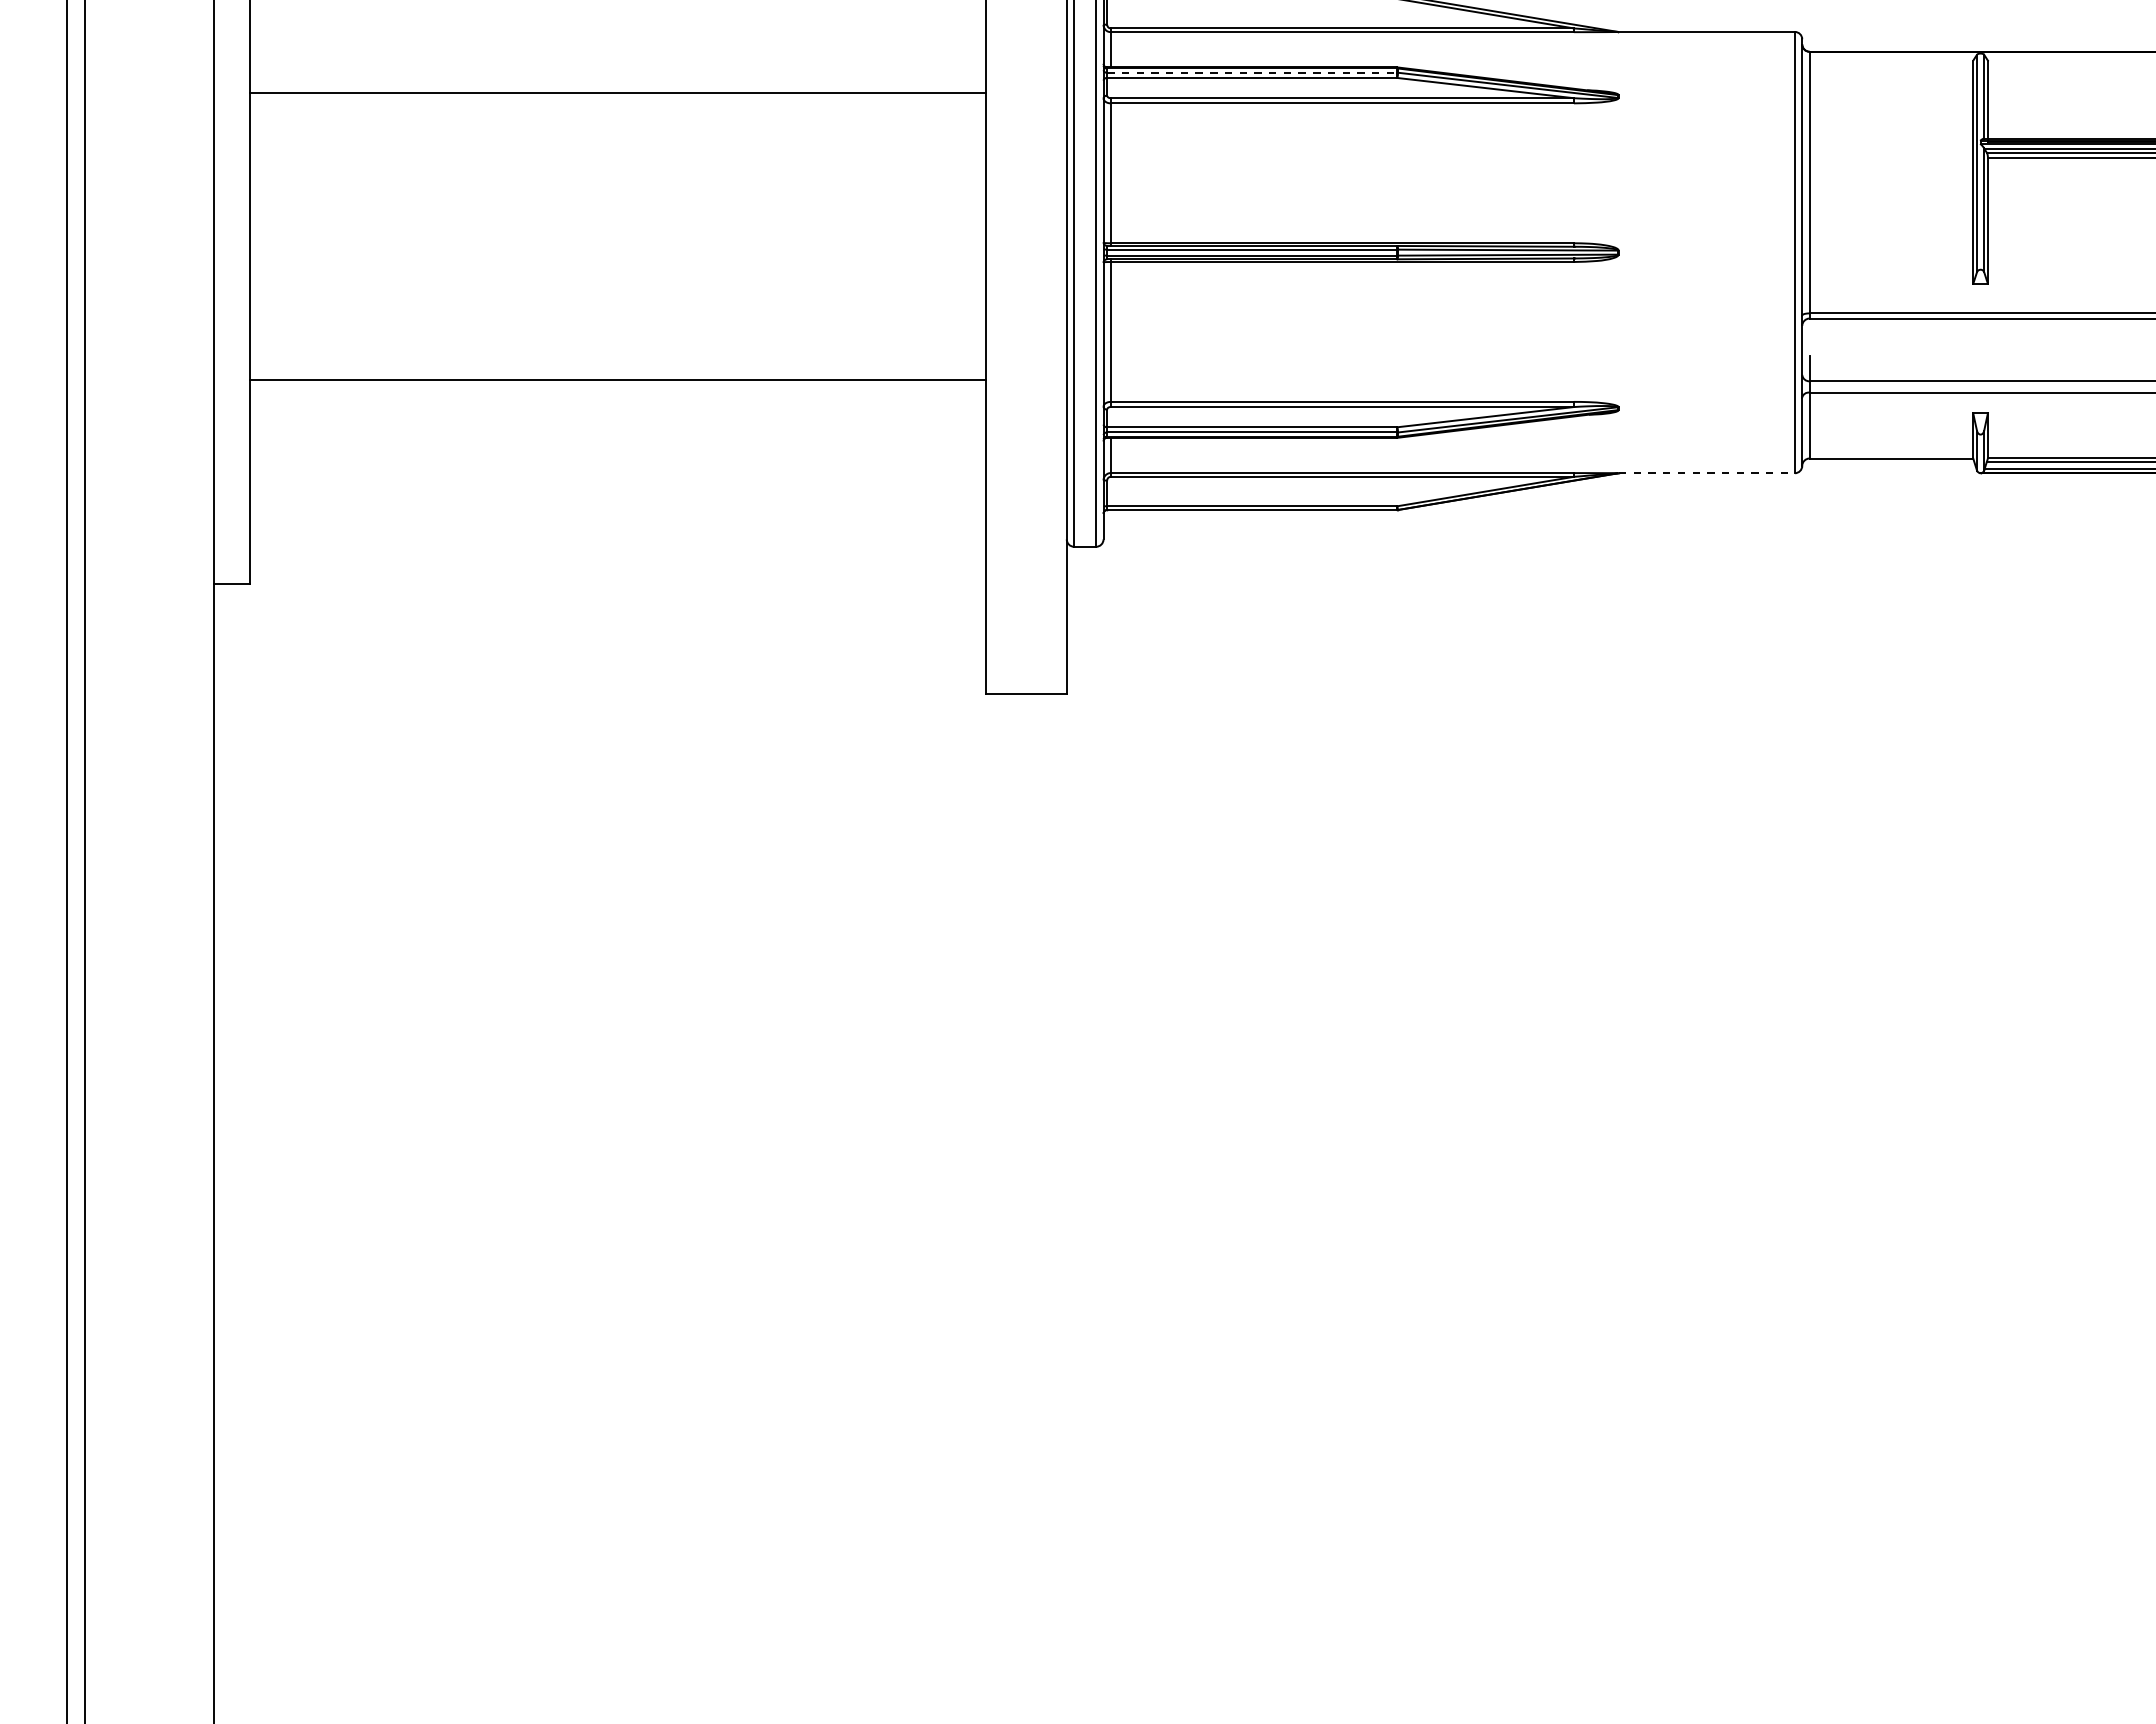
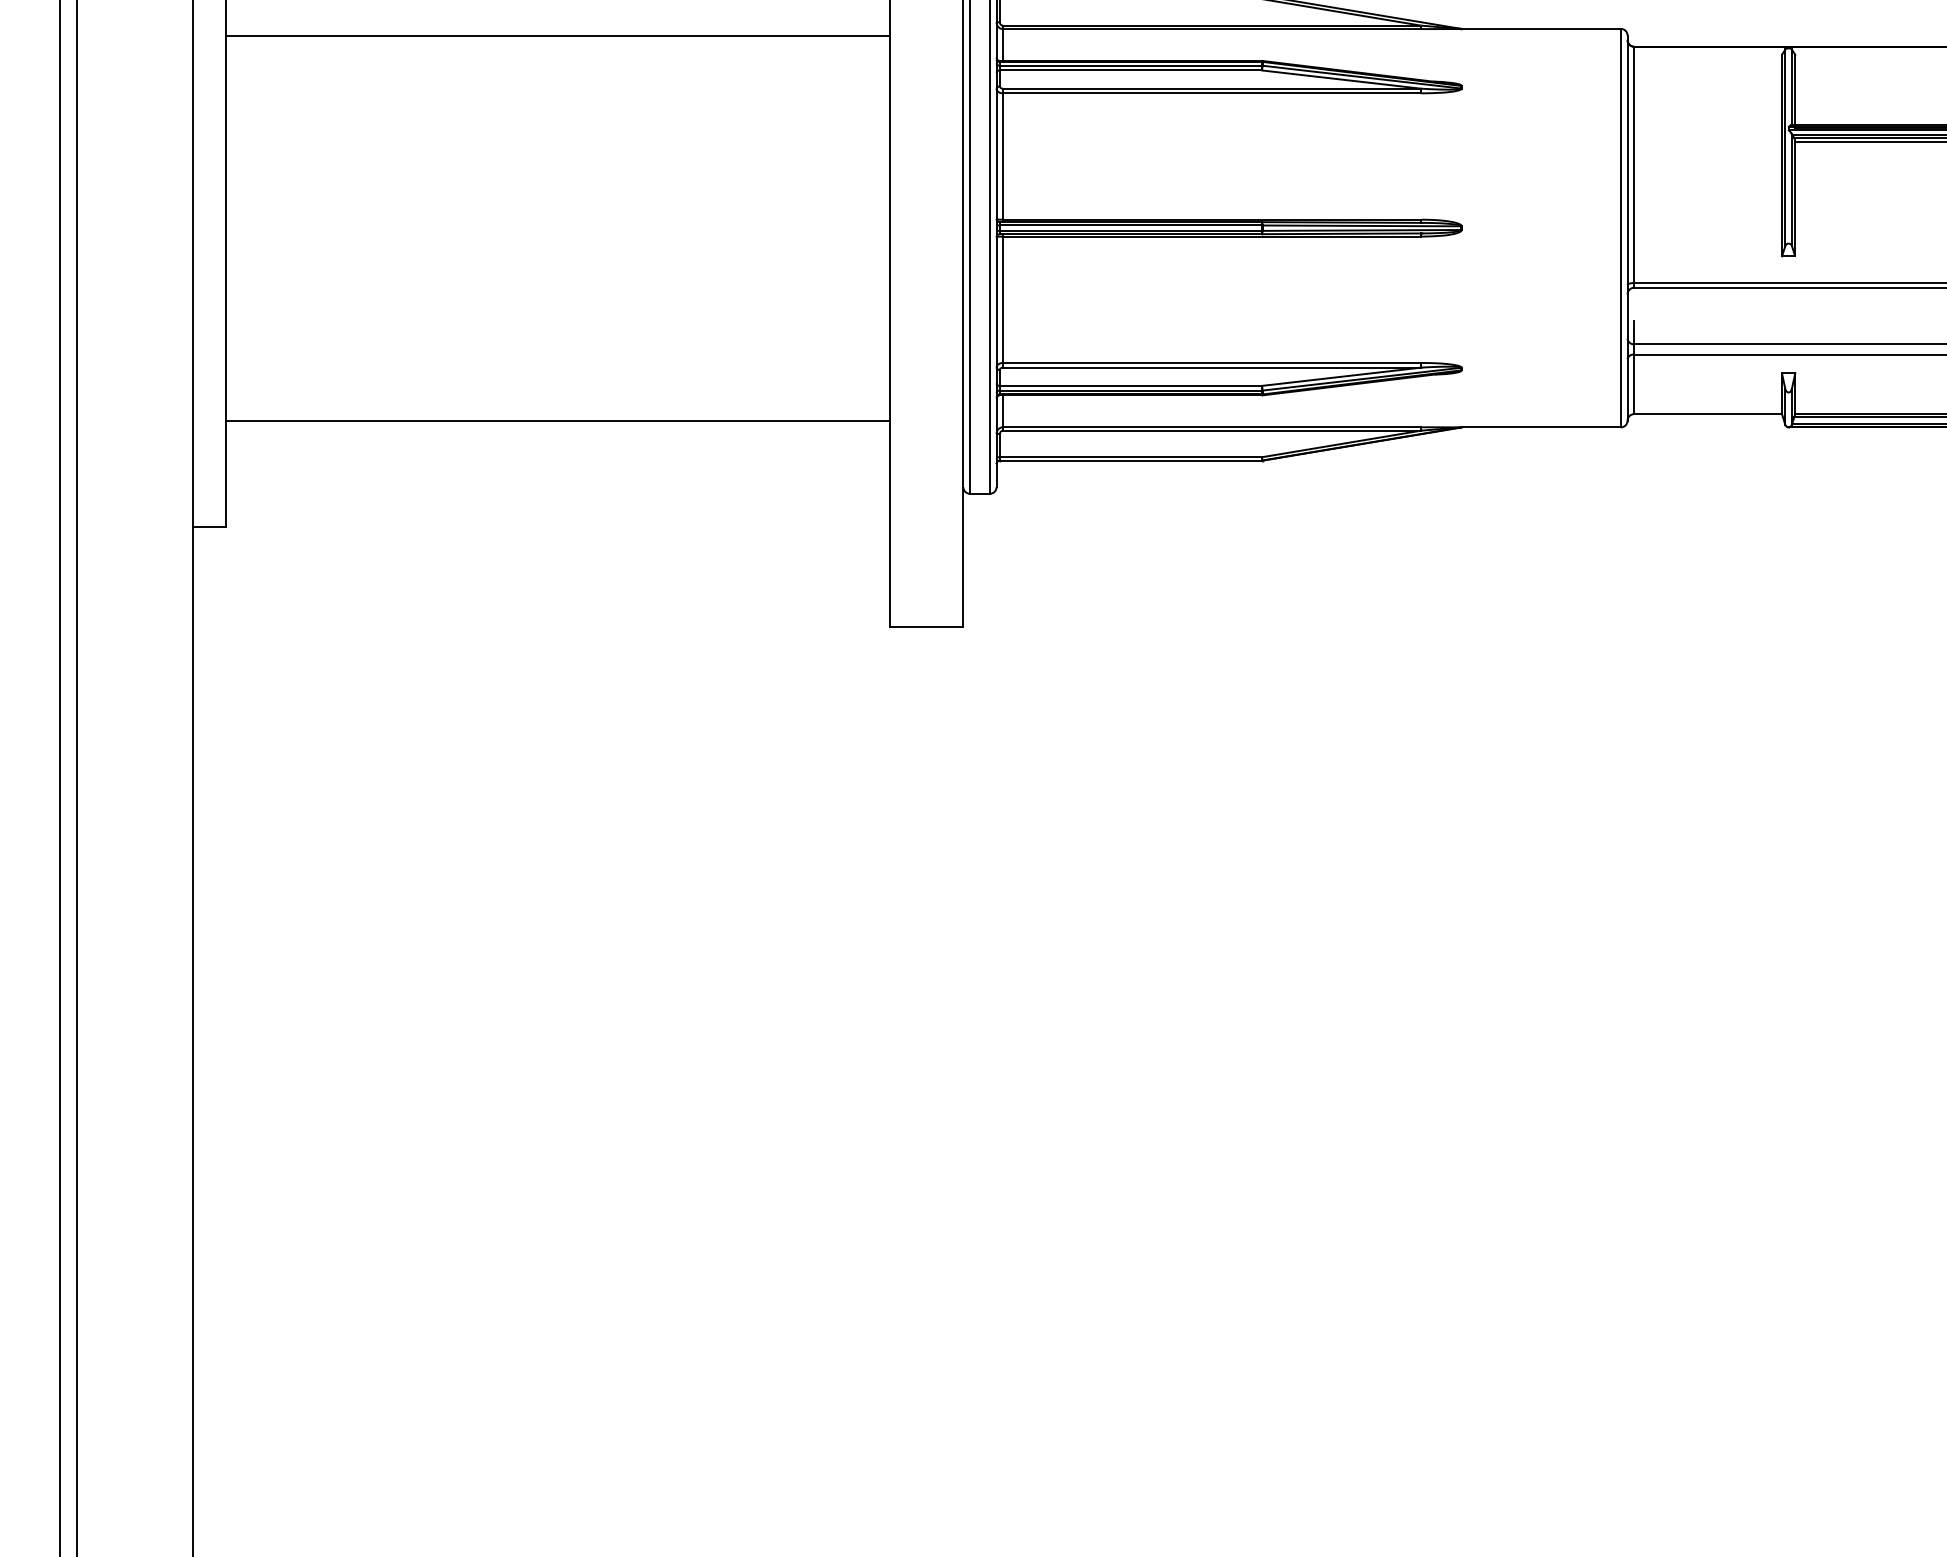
line: (1252, 72) -> (1131, 65), dashed -> solid
line: (617, 93) -> (557, 35), moved
line: (617, 379) -> (557, 420), moved
line: (1706, 473) -> (1541, 427), dashed -> solid

